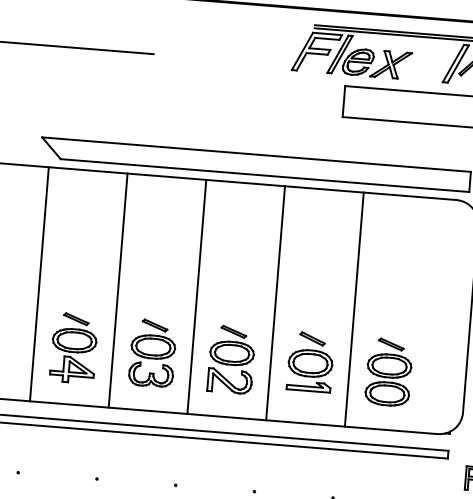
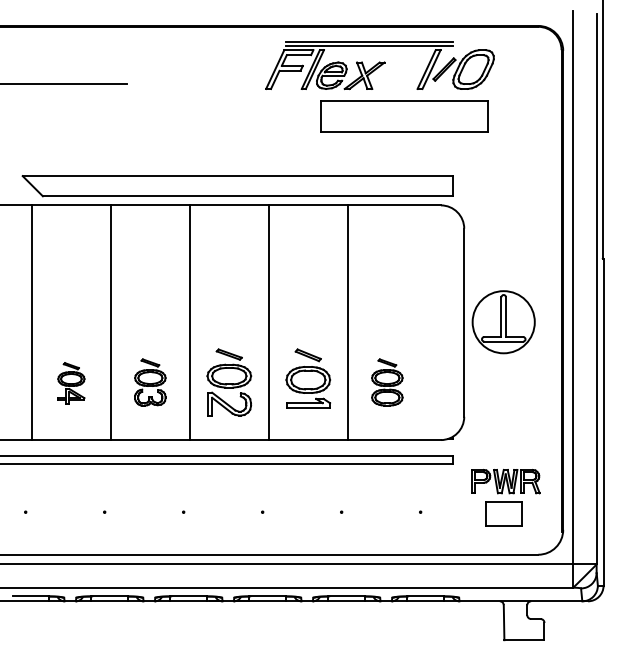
part: (74, 348) -> (71, 383), size x0.6
part: (153, 353) -> (150, 382), size x0.7
part: (389, 372) -> (387, 382), size x0.7

